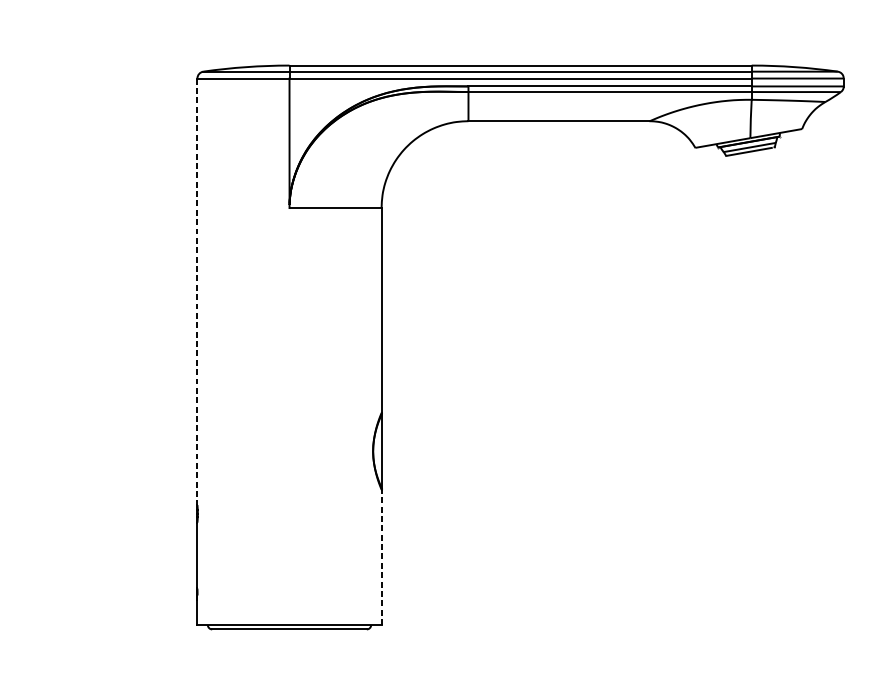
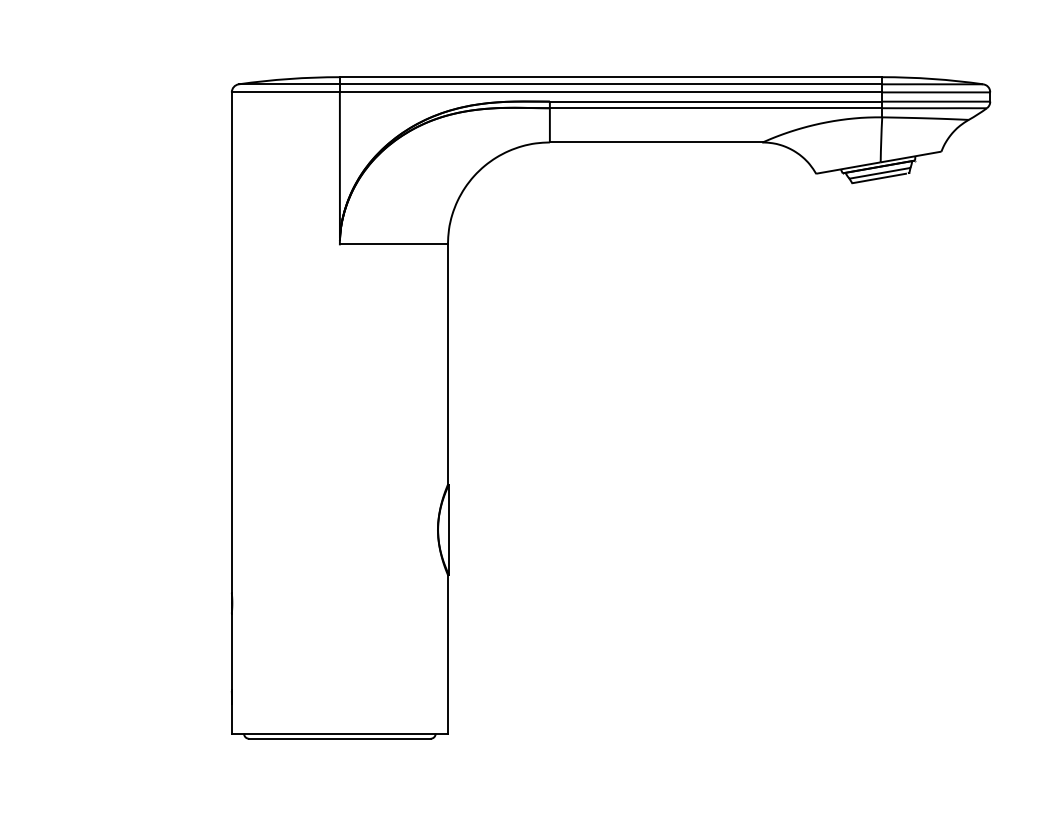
line: (197, 292) -> (231, 343), dashed -> solid
line: (381, 556) -> (447, 653), dashed -> solid

